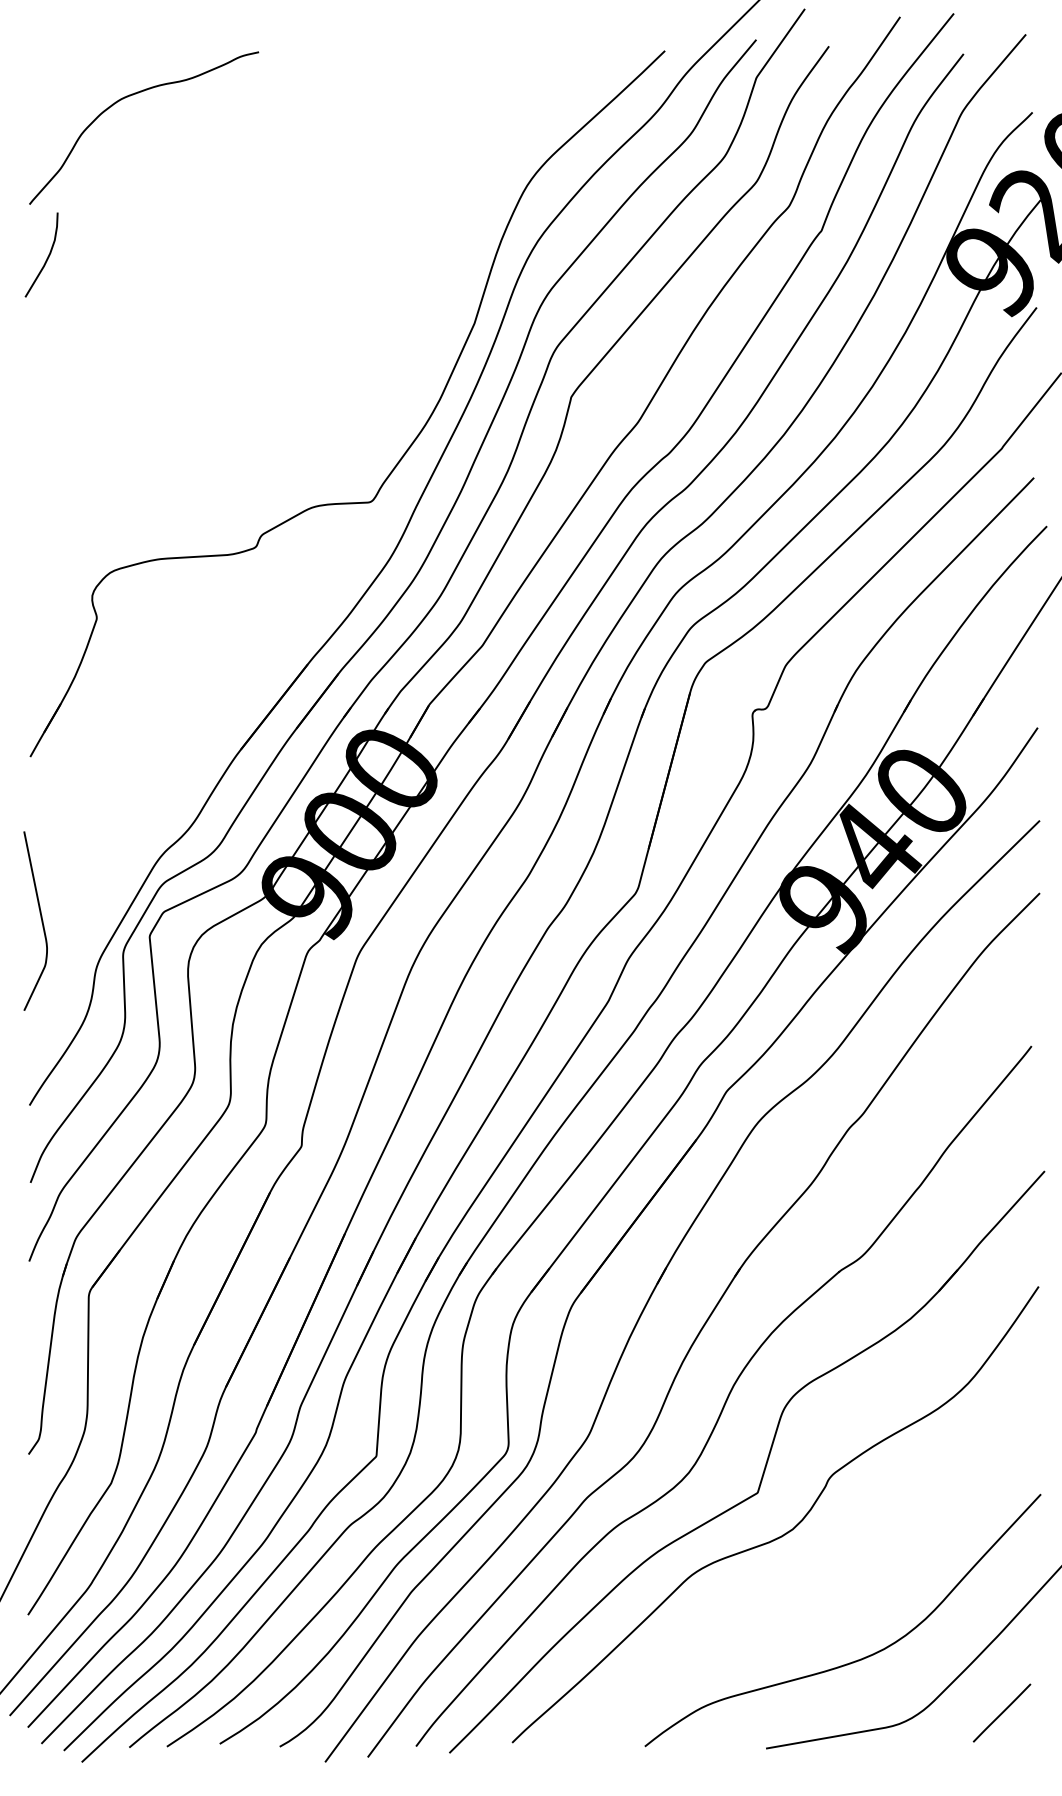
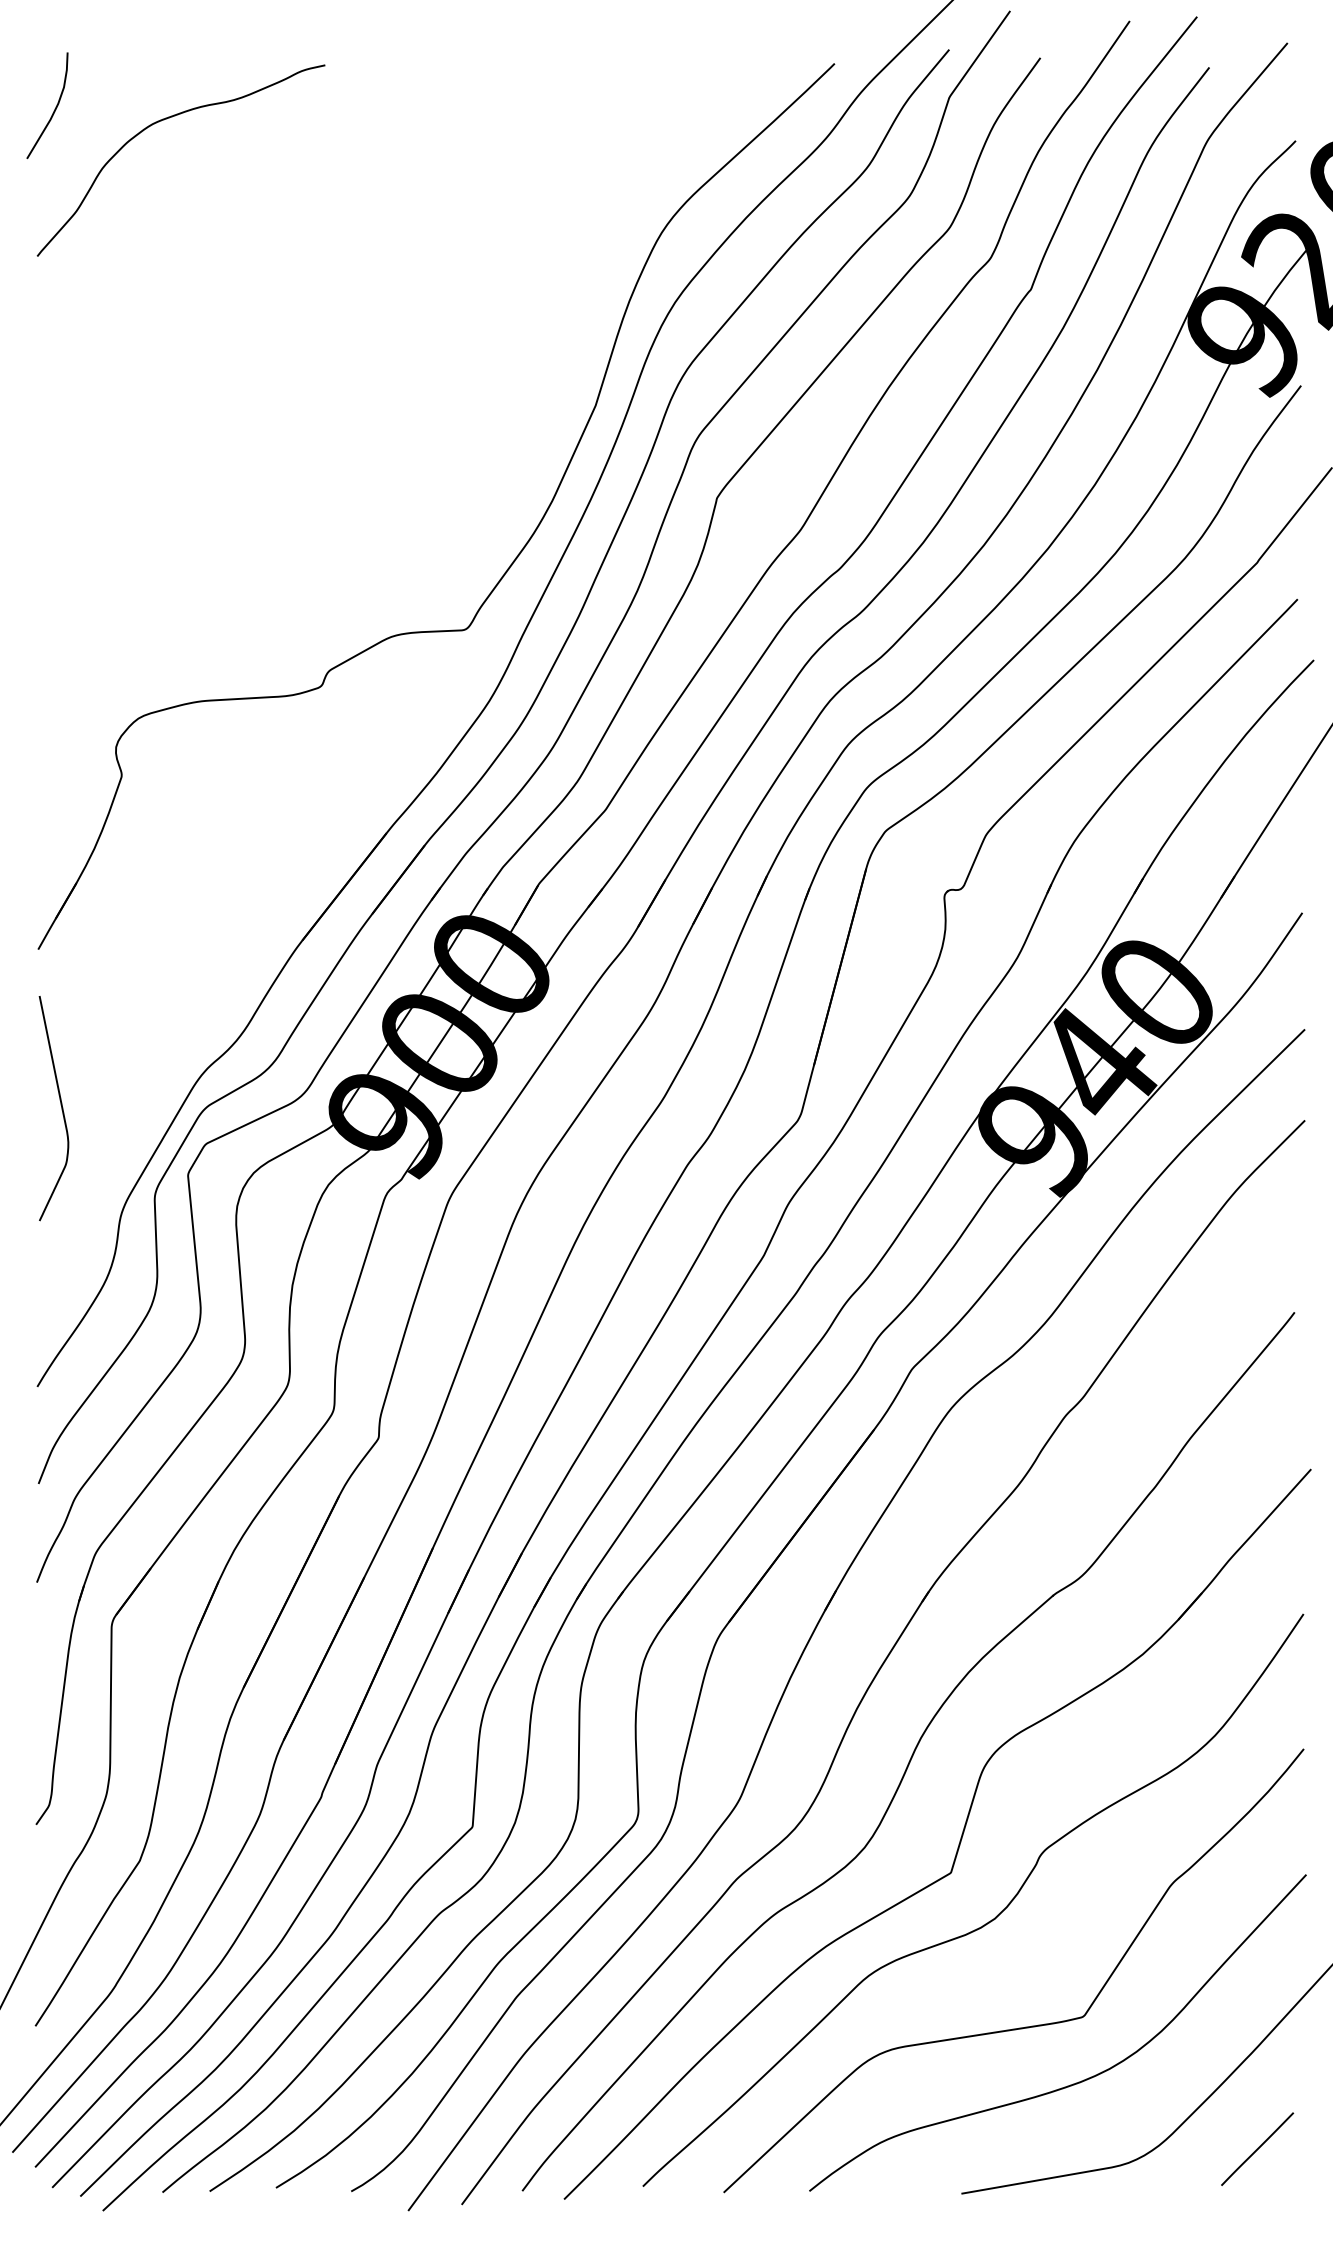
curve: (48, 255) -> (55, 106), moved
curve: (40, 918) -> (60, 1105), moved
curve: (817, 1615) -> (1025, 2026), added

